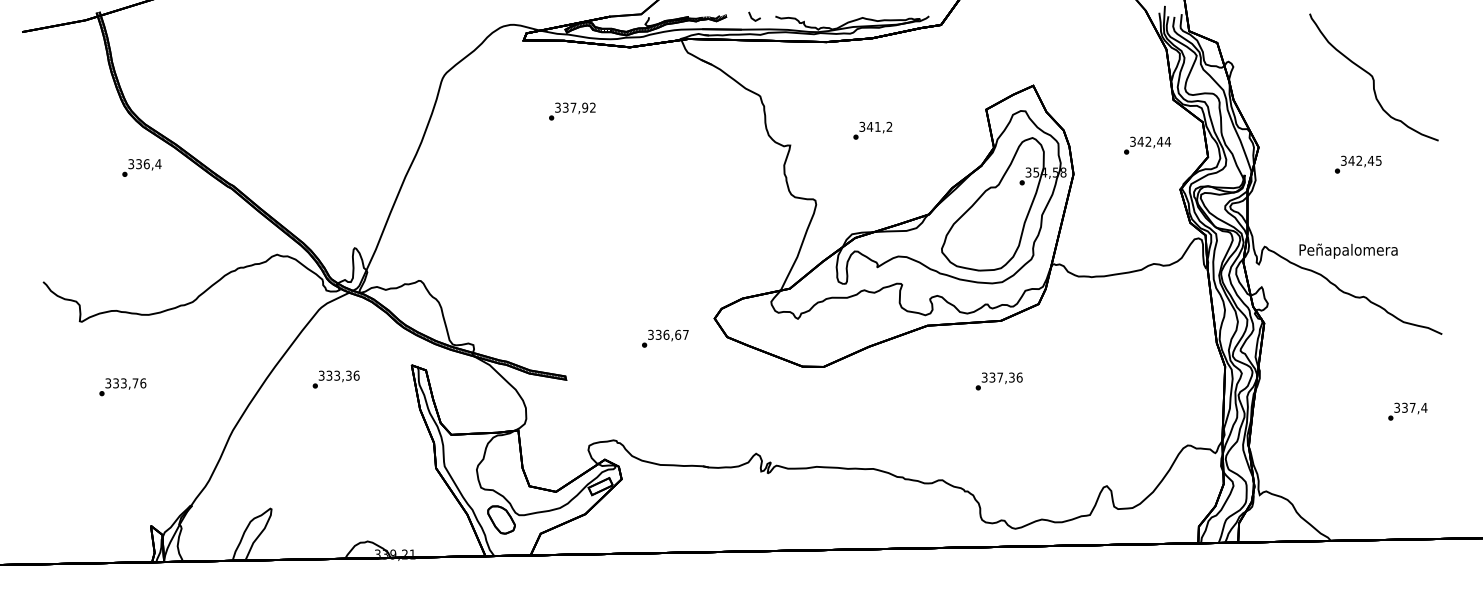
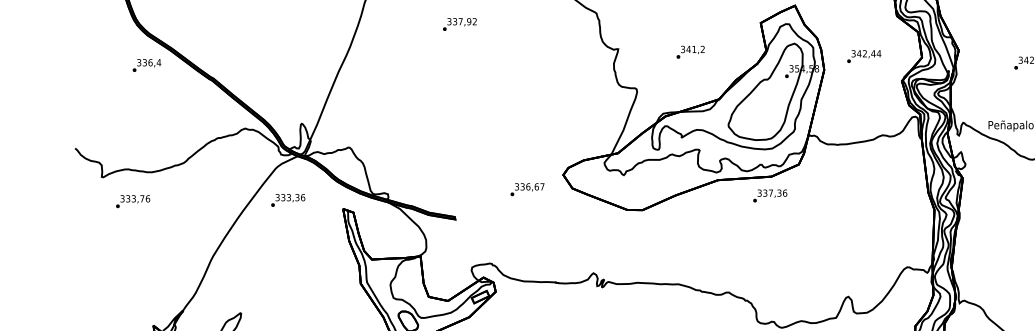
text: (872, 130) -> (690, 52), moved
text: (1147, 145) -> (864, 56), moved
text: (335, 379) -> (287, 200), moved
text: (998, 381) -> (769, 196), moved
text: (122, 387) -> (132, 201), moved

